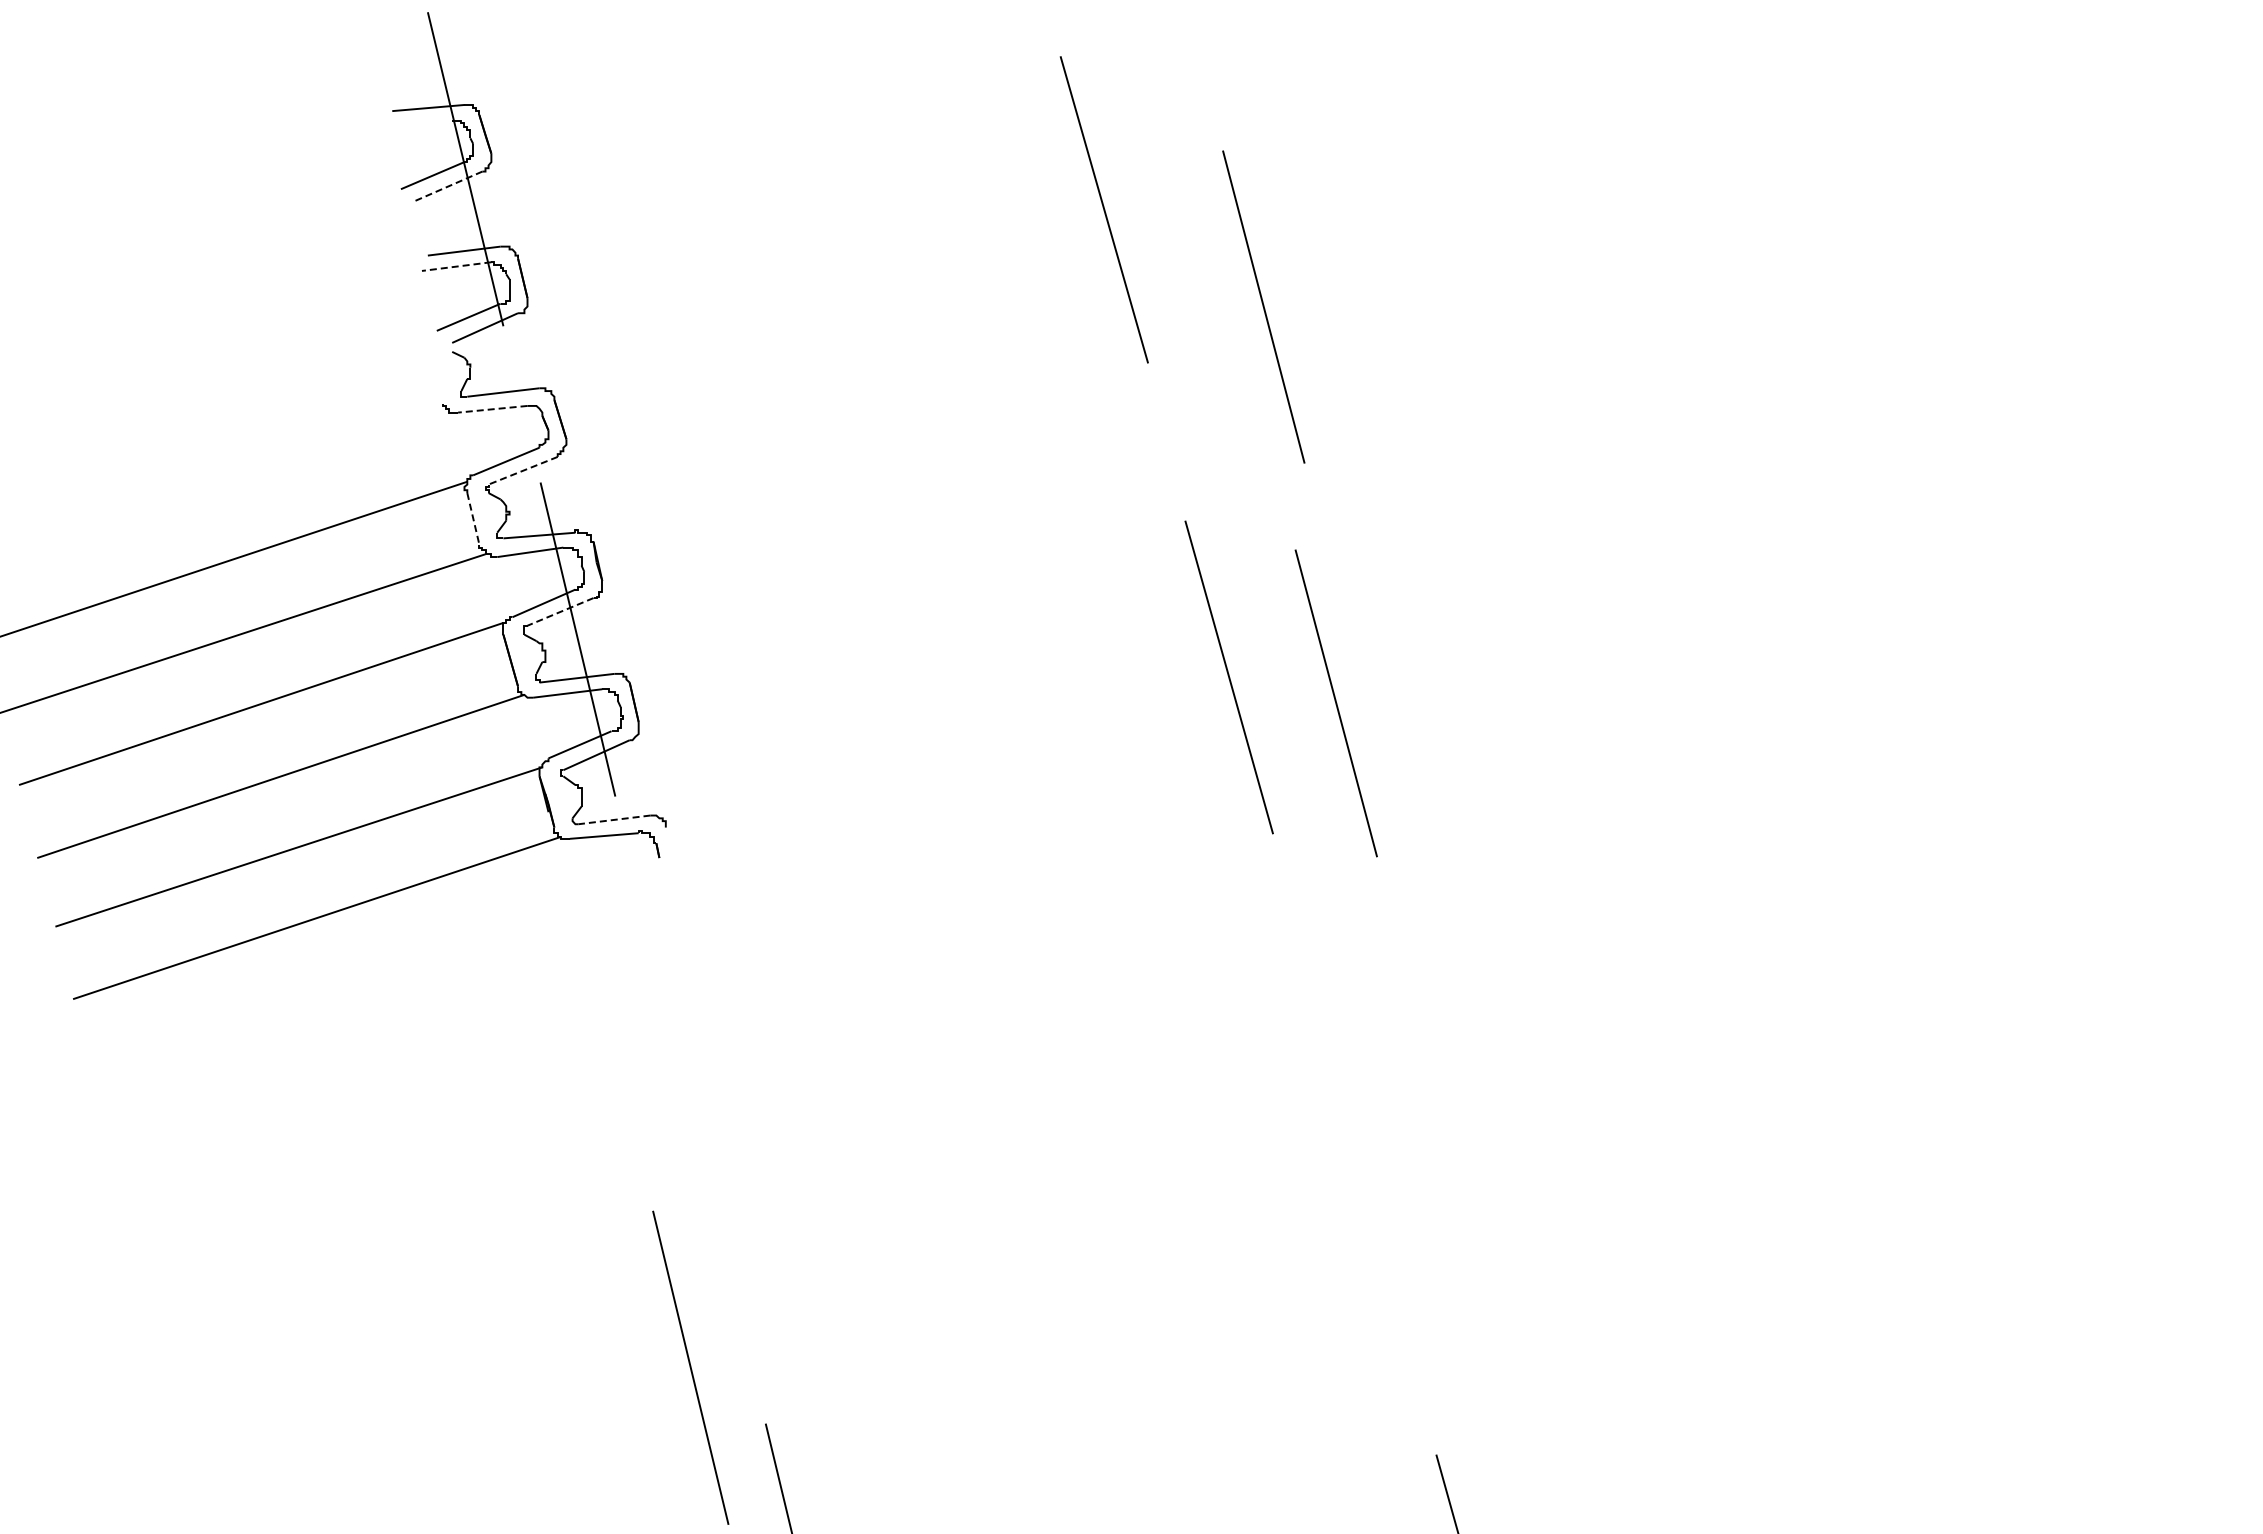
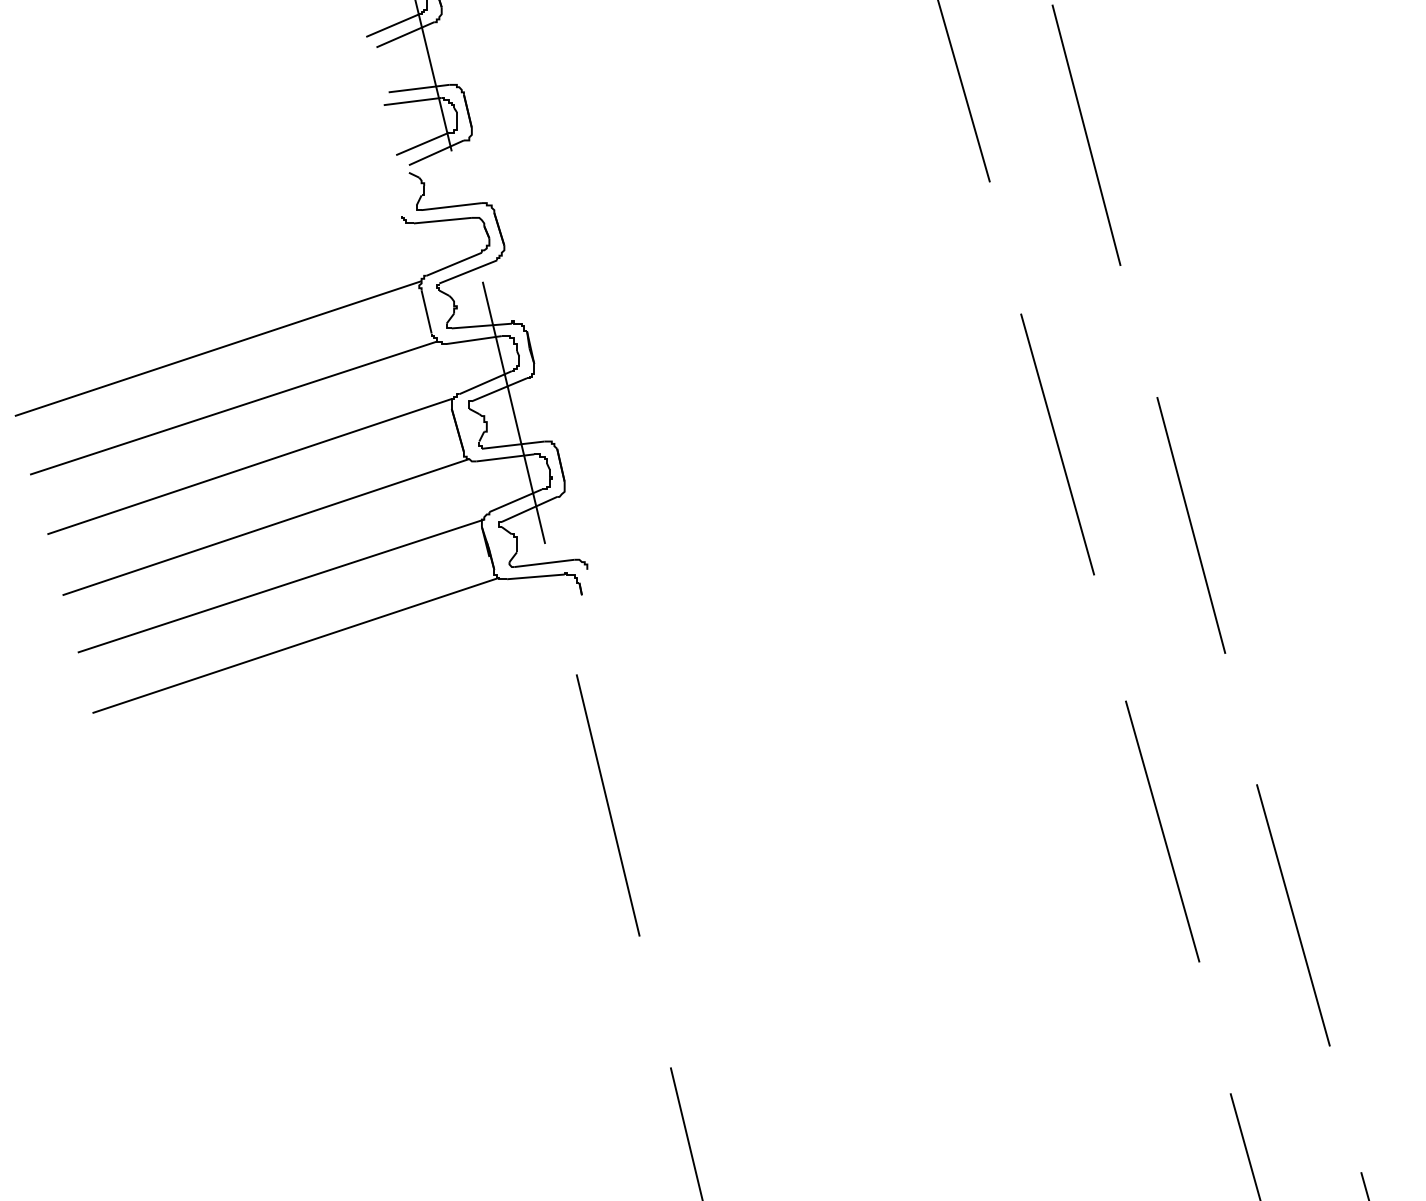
line: (447, 186) -> (405, 34), dashed -> solid
line: (456, 266) -> (412, 101), dashed -> solid
line: (492, 409) -> (442, 220), dashed -> solid
line: (522, 470) -> (467, 271), dashed -> solid
line: (473, 519) -> (426, 312), dashed -> solid
line: (560, 611) -> (499, 389), dashed -> solid
line: (1335, 703) -> (1190, 525), moved
line: (613, 819) -> (543, 563), dashed -> solid
line: (1354, 1140) -> (1162, 831), added
line: (1511, 1241) -> (1293, 915), added
line: (690, 1367) -> (607, 805), moved

